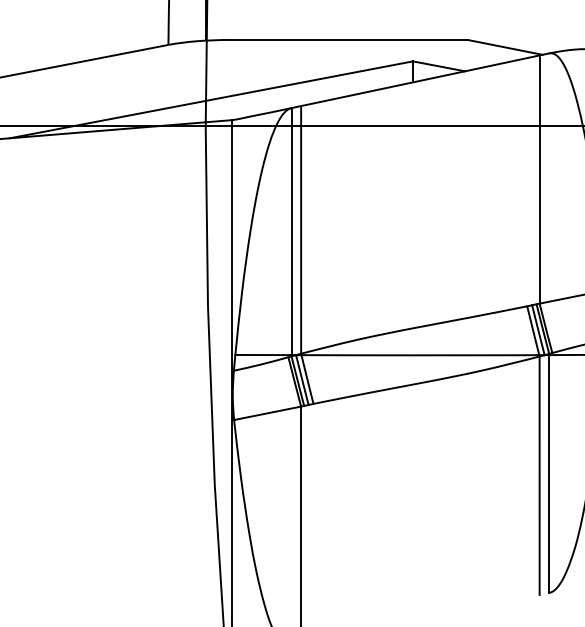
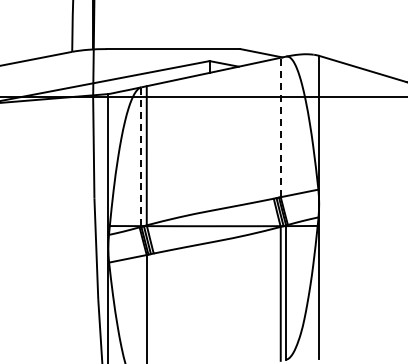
line: (539, 179) -> (280, 127), solid -> dashed
line: (291, 231) -> (141, 156), solid -> dashed

